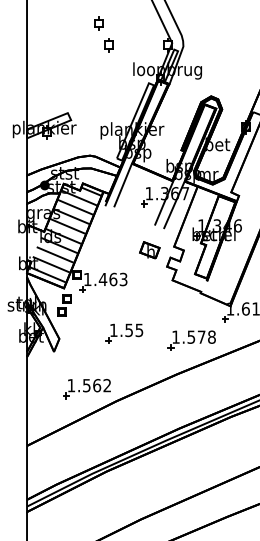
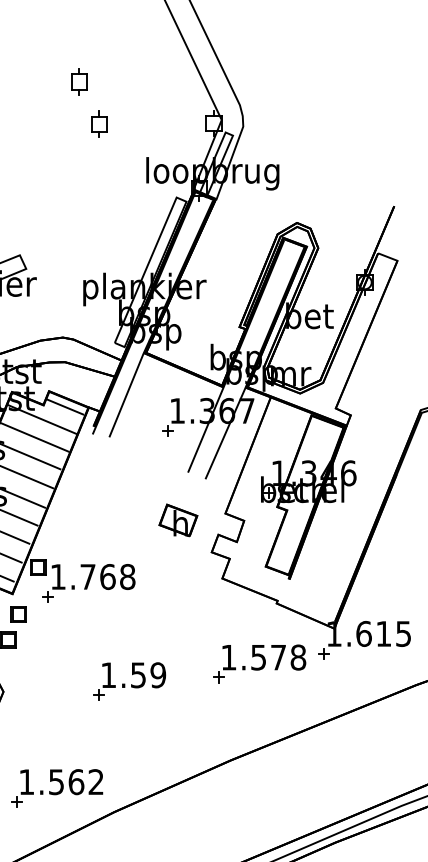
text: (112, 279) -> (106, 576), 1.463 -> 1.768
text: (139, 329) -> (158, 673), 1.55 -> 1.59
part: (191, 340) -> (258, 663), moved

